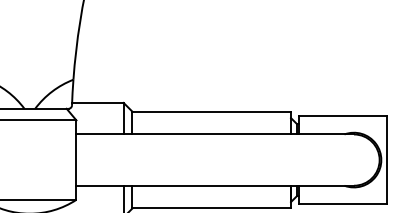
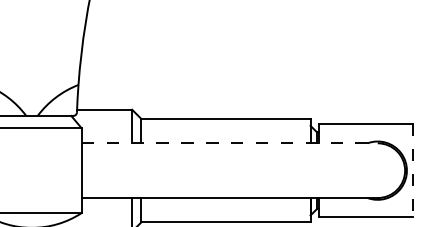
line: (215, 134) -> (230, 143), solid -> dashed
line: (386, 159) -> (412, 170), solid -> dashed

